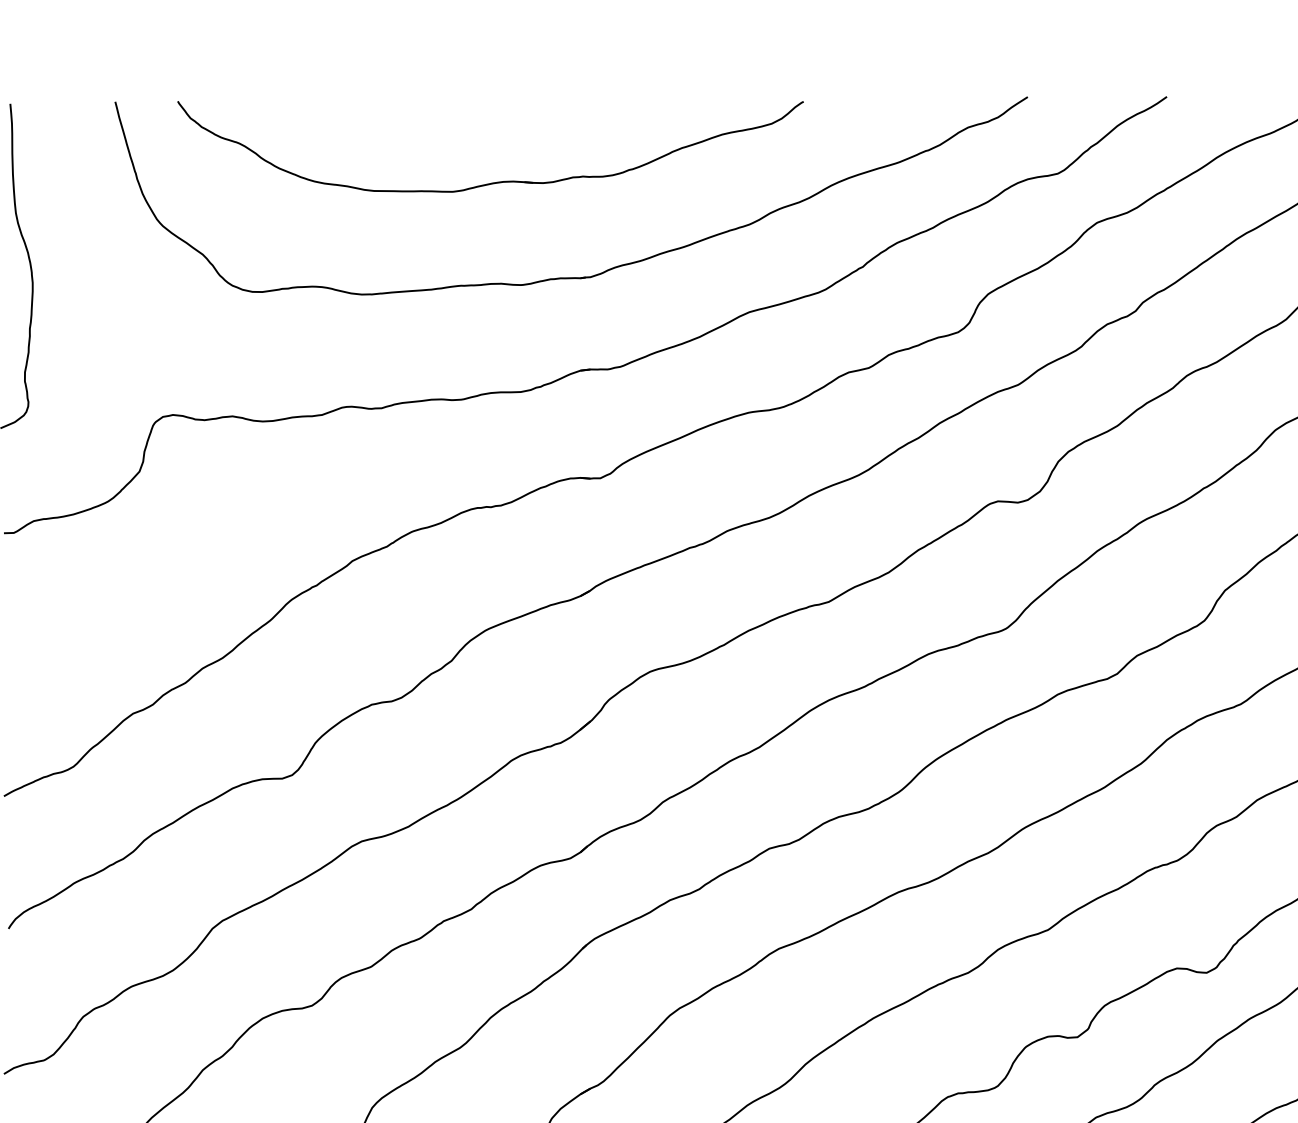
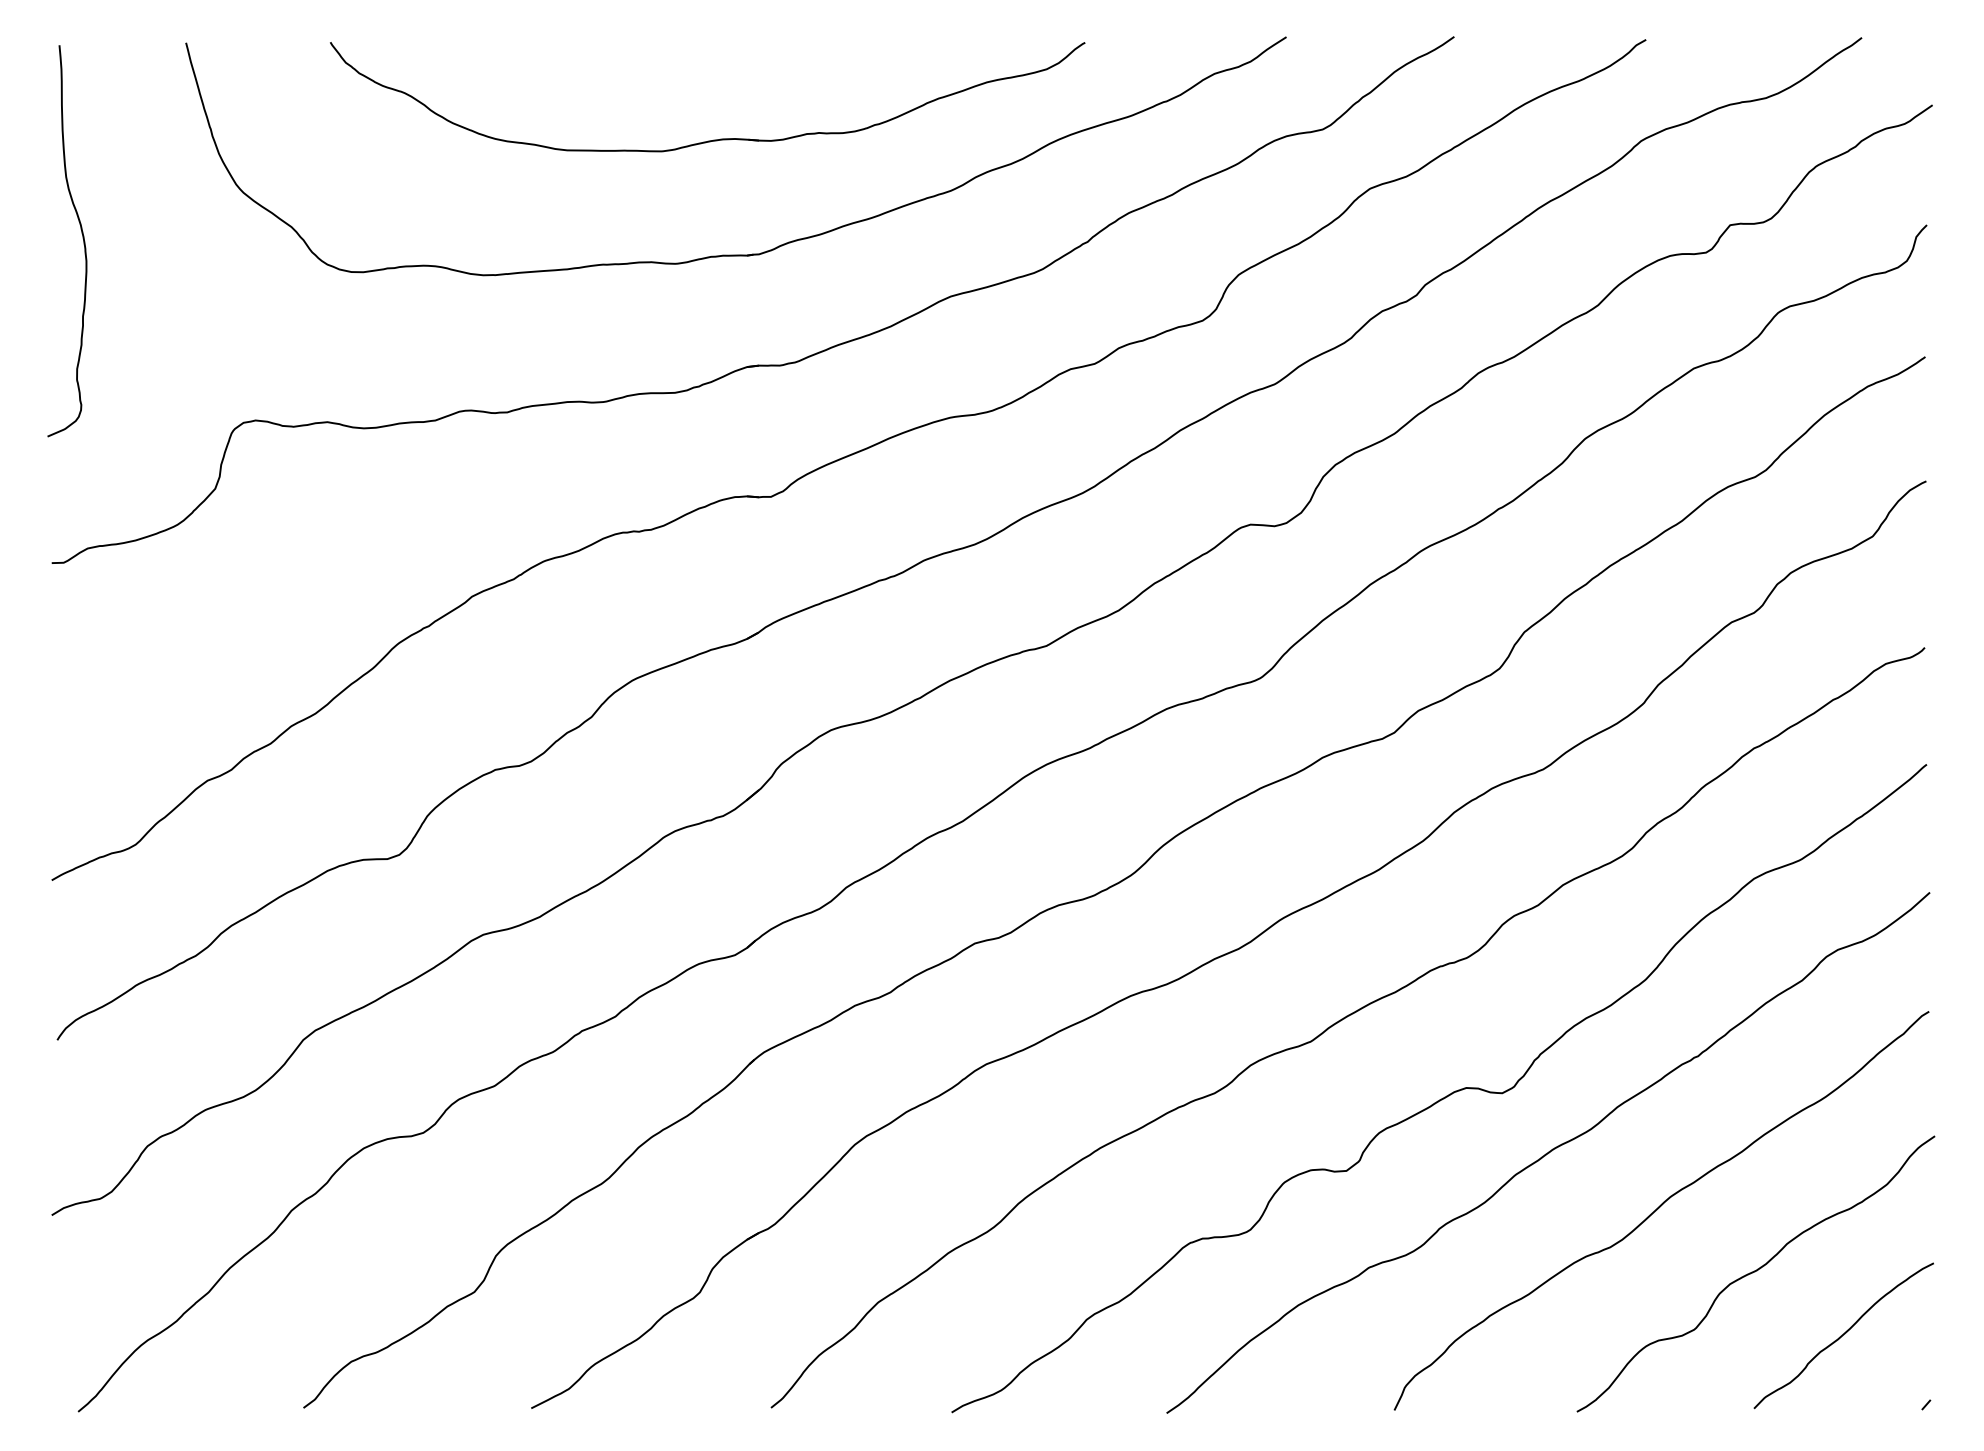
part: (495, 181) -> (713, 139), moved

